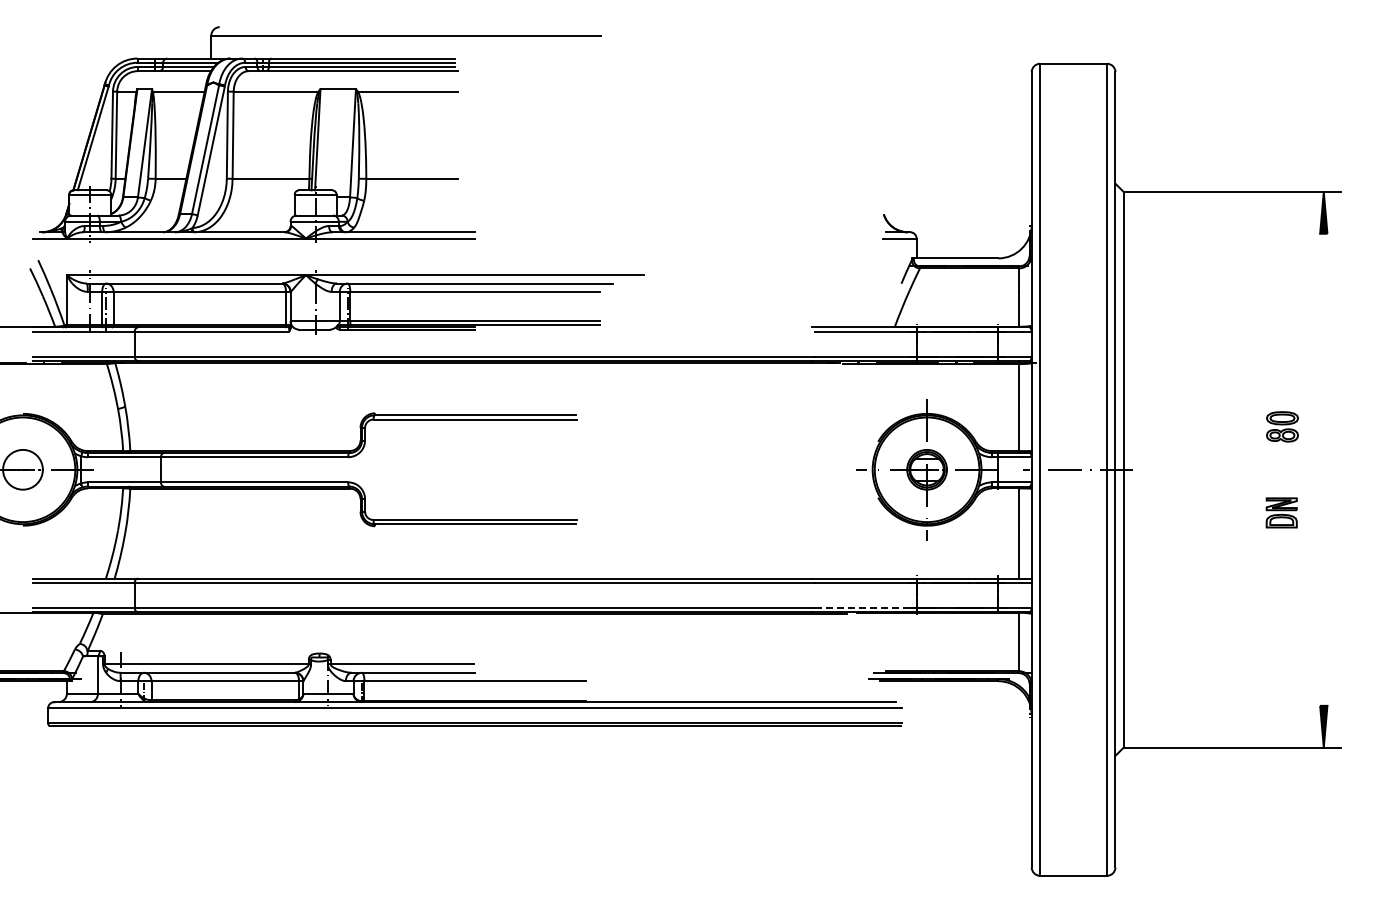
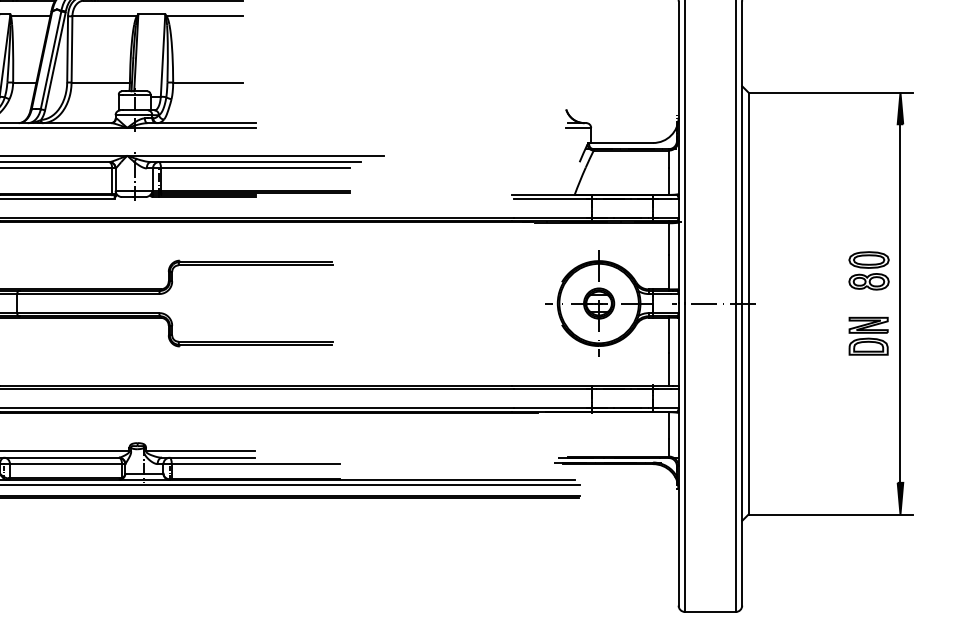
part: (1282, 426) -> (869, 270), size x1.67
line: (1323, 469) -> (900, 303), added
part: (1281, 512) -> (868, 336), size x1.67
line: (866, 607) -> (553, 408), dashed -> solid

